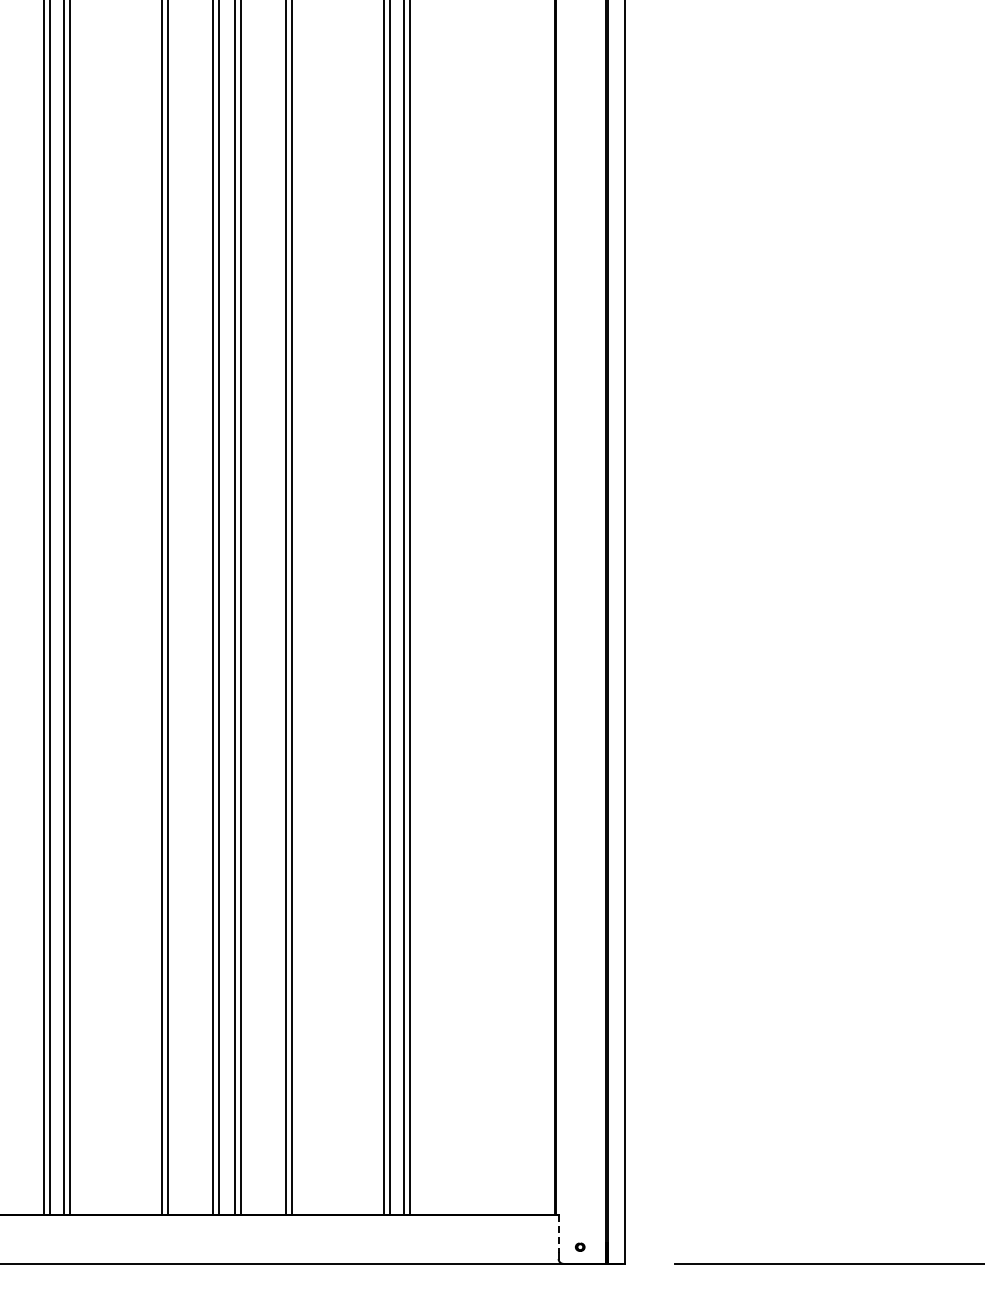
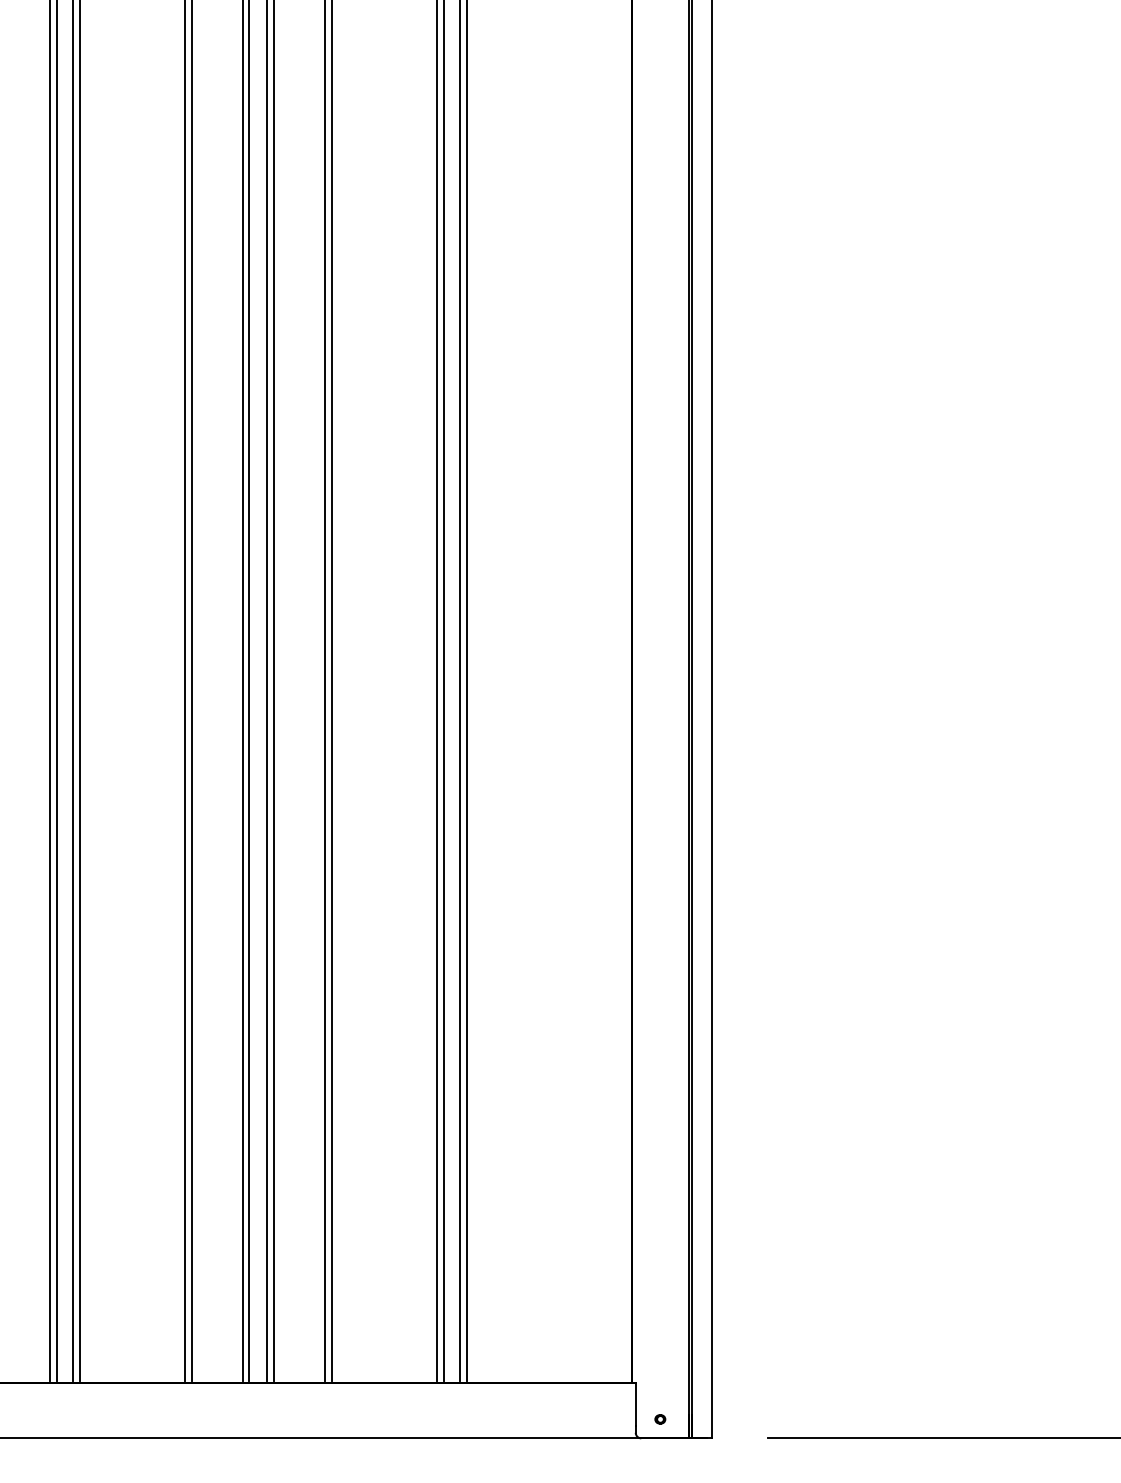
line: (558, 1234) -> (635, 1404), dashed -> solid

